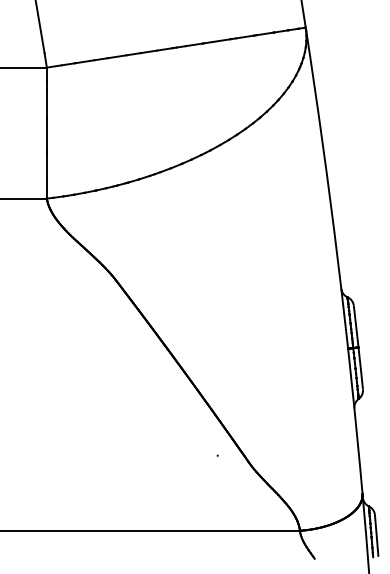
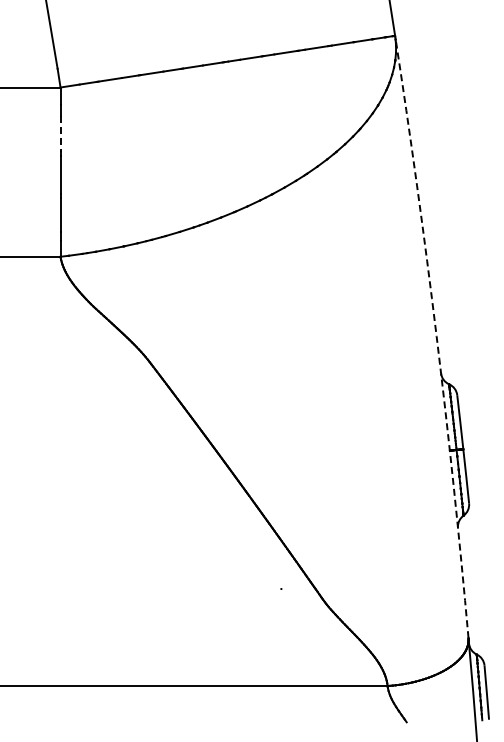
line: (46, 103) -> (60, 134), solid -> dashed
arc: (337, 260) -> (436, 336), solid -> dashed

